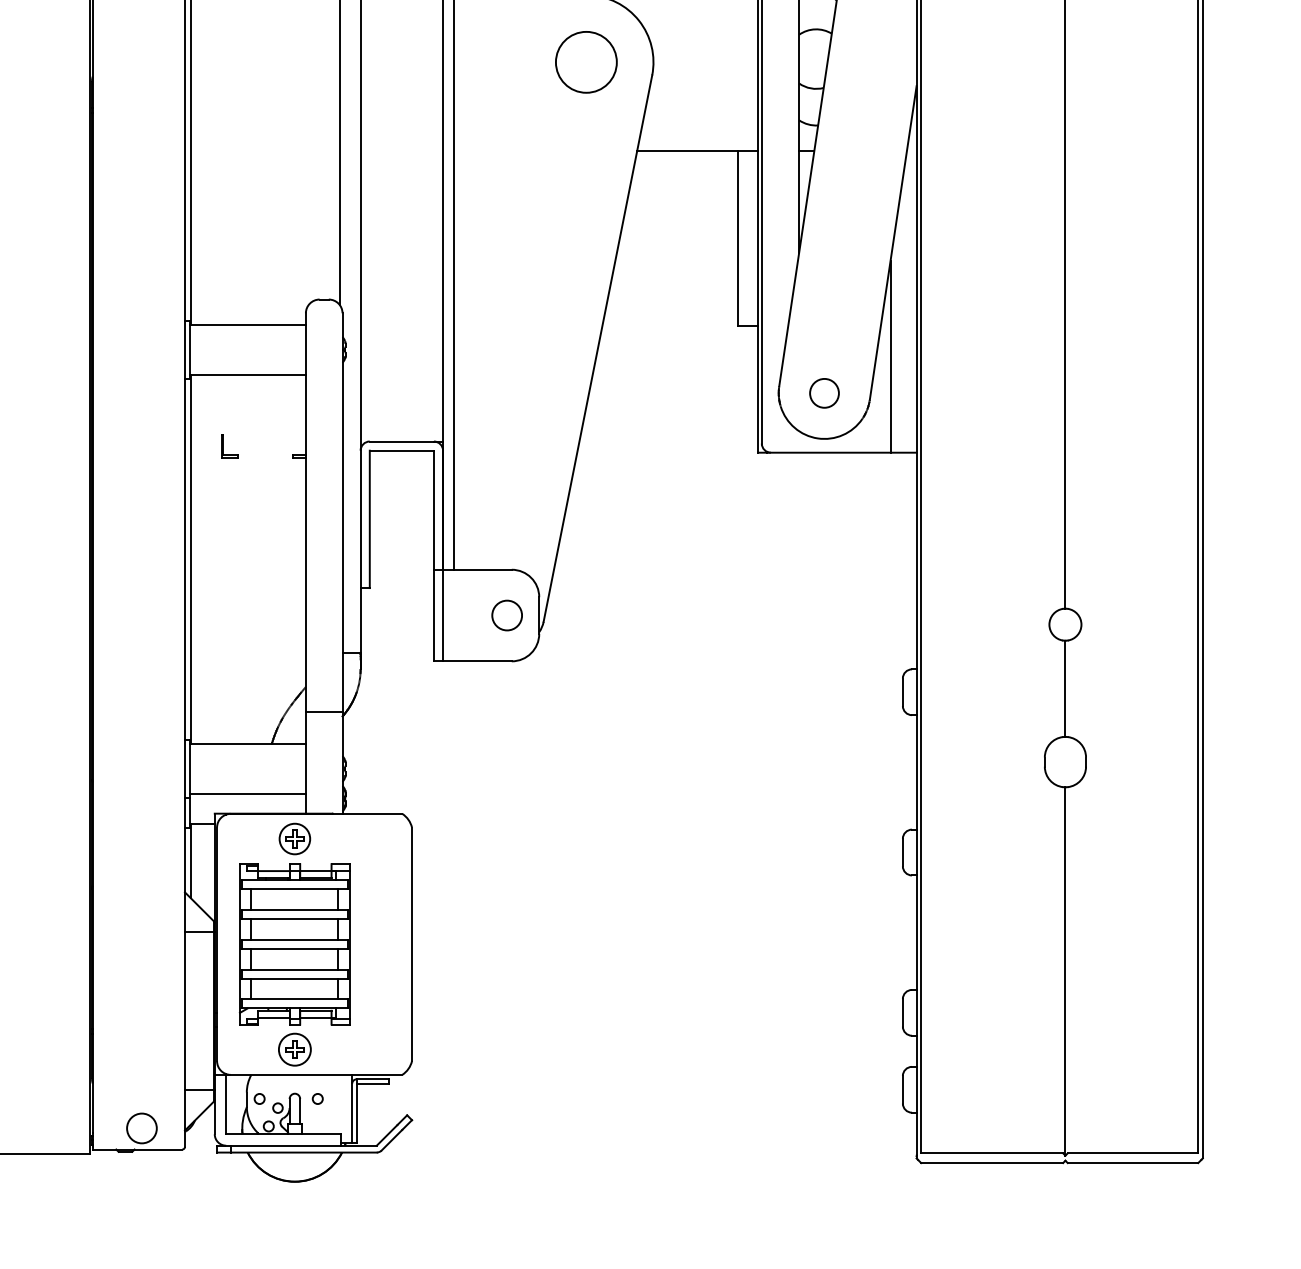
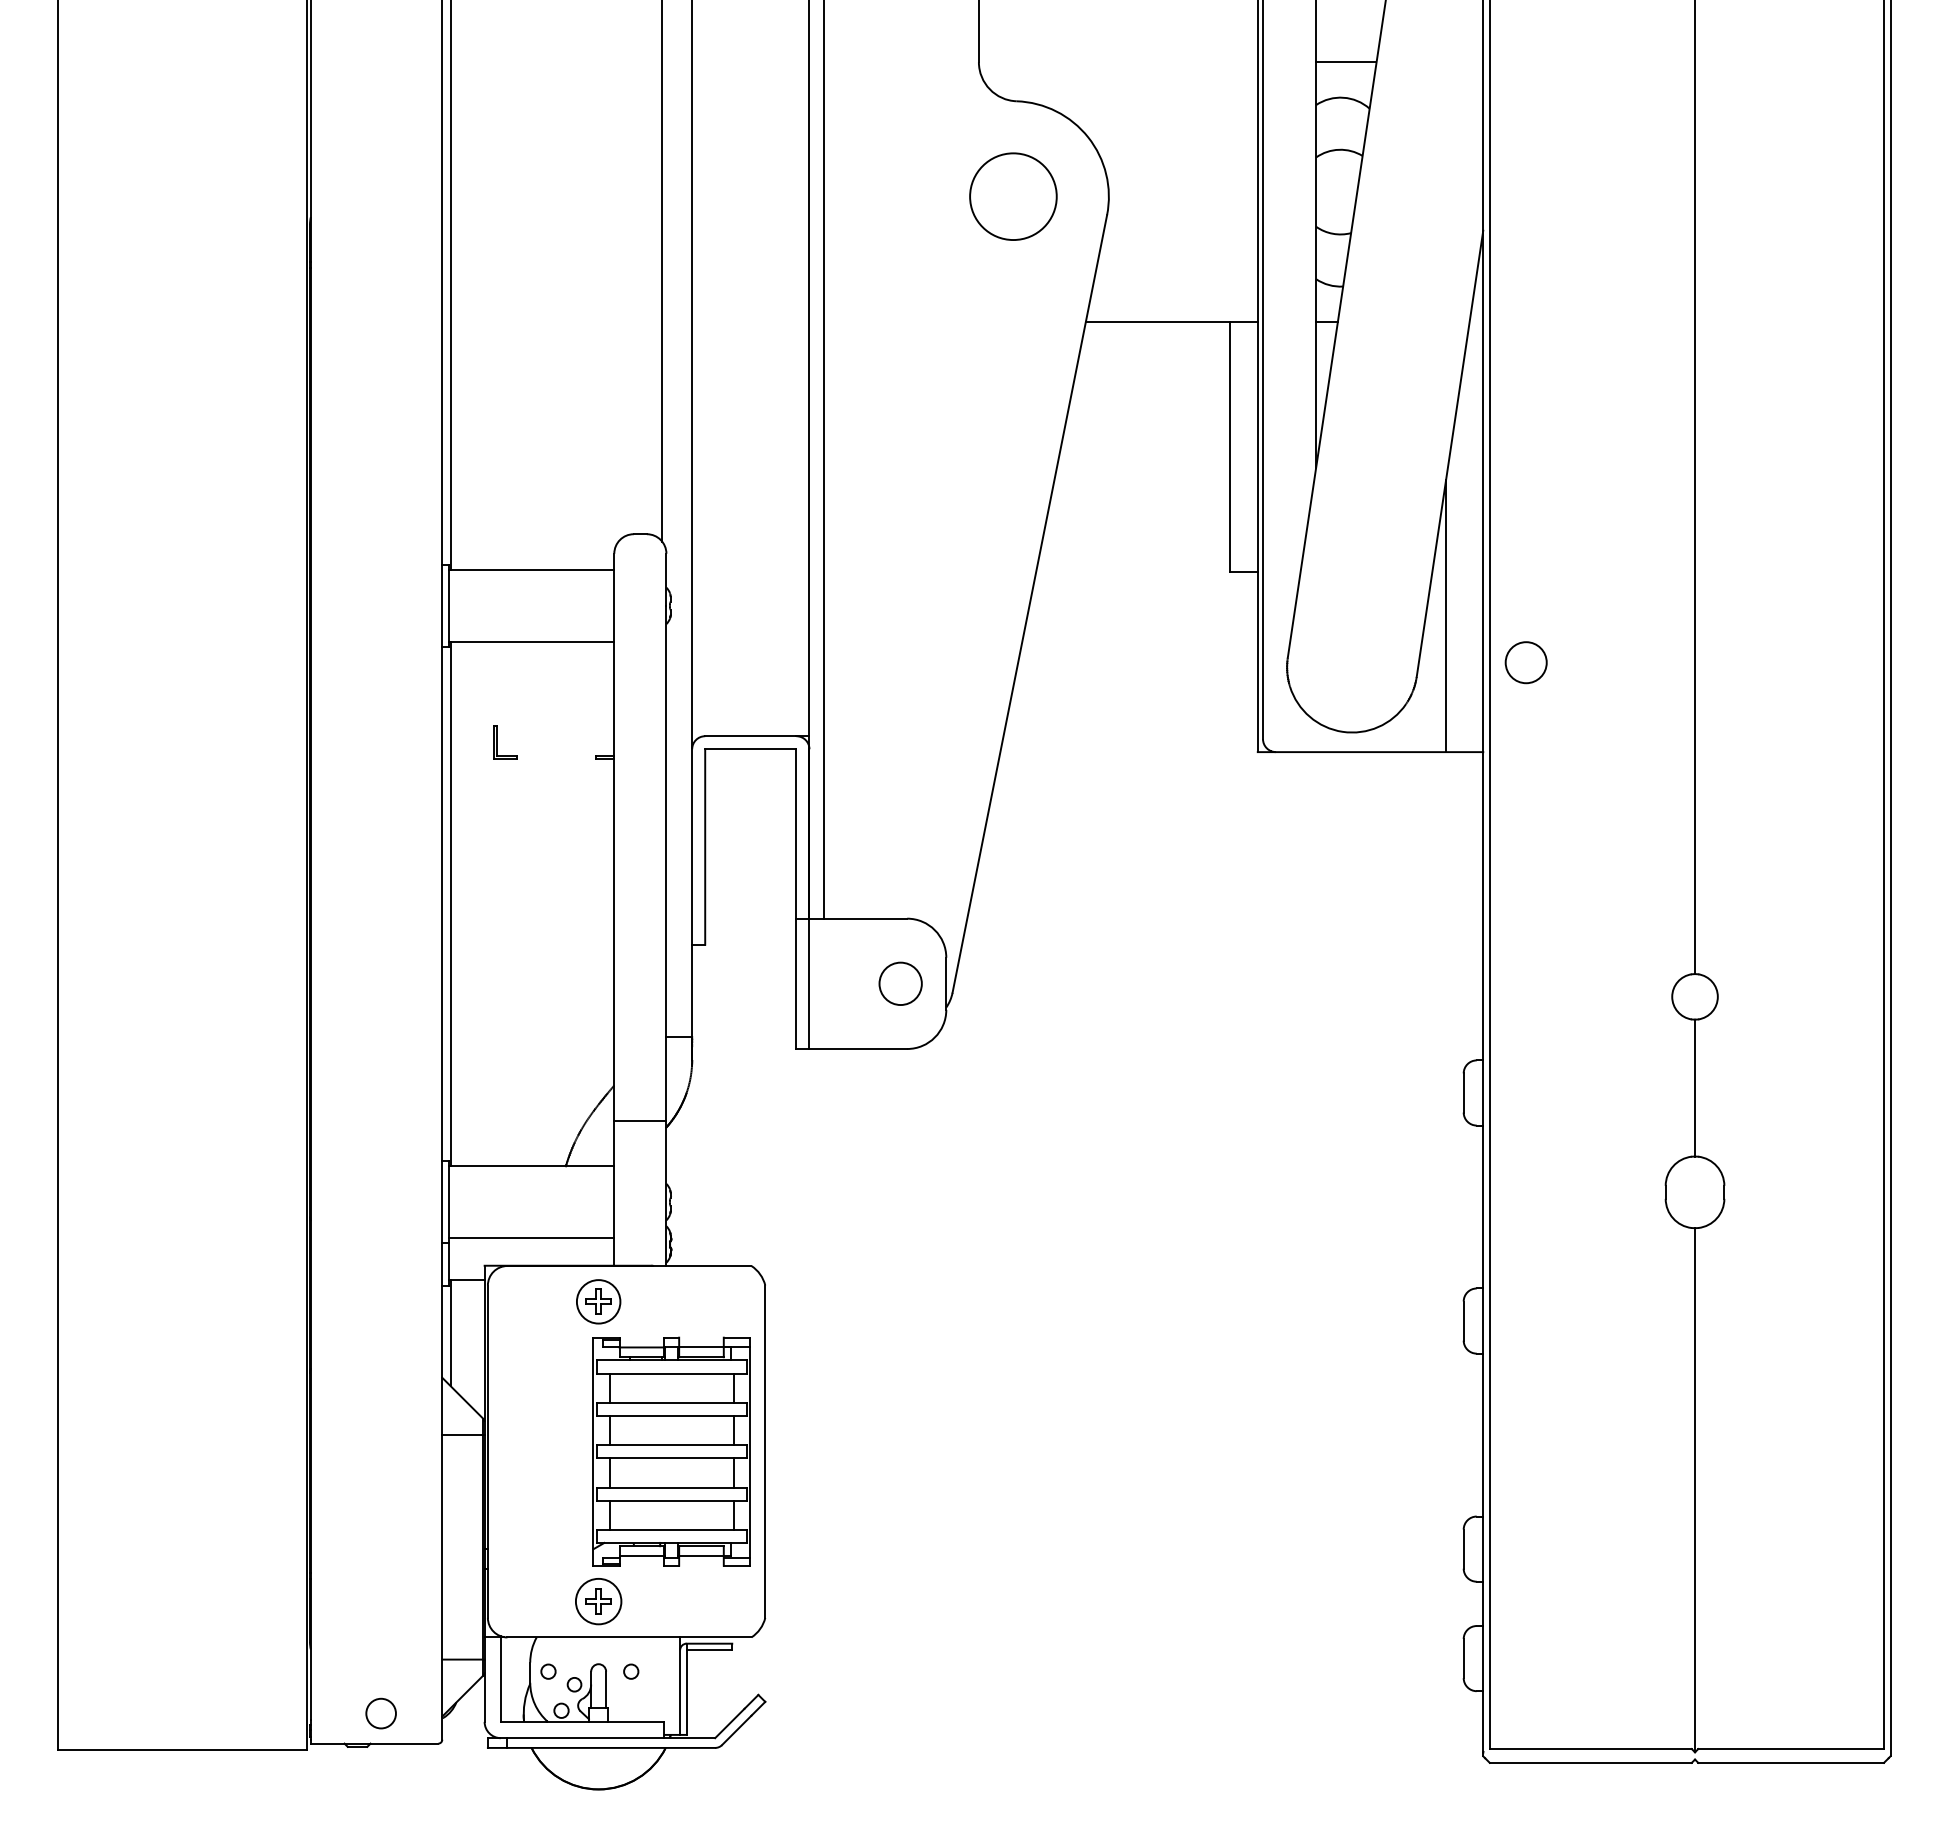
circle: (824, 393) -> (1525, 662), moved
part: (294, 944) -> (671, 1451), moved
circle: (142, 1128) -> (381, 1713), size x0.7

